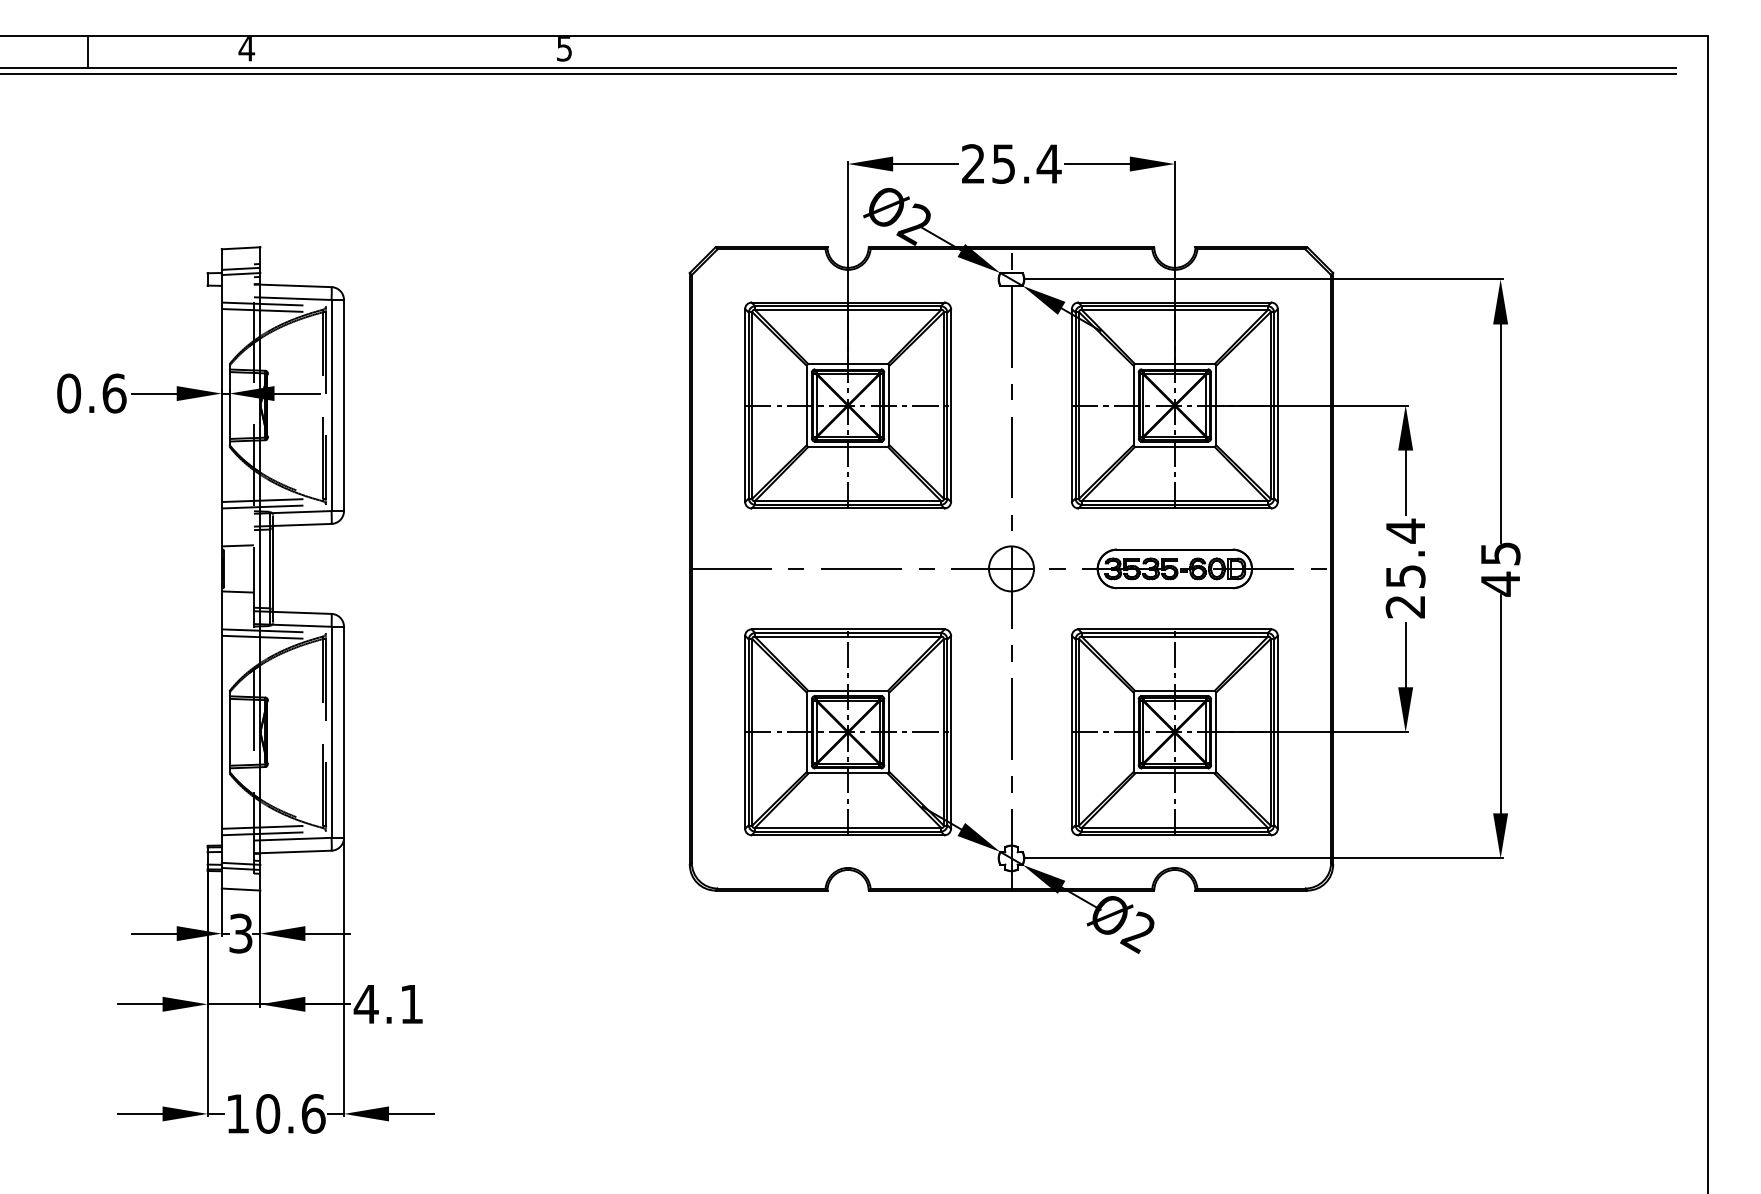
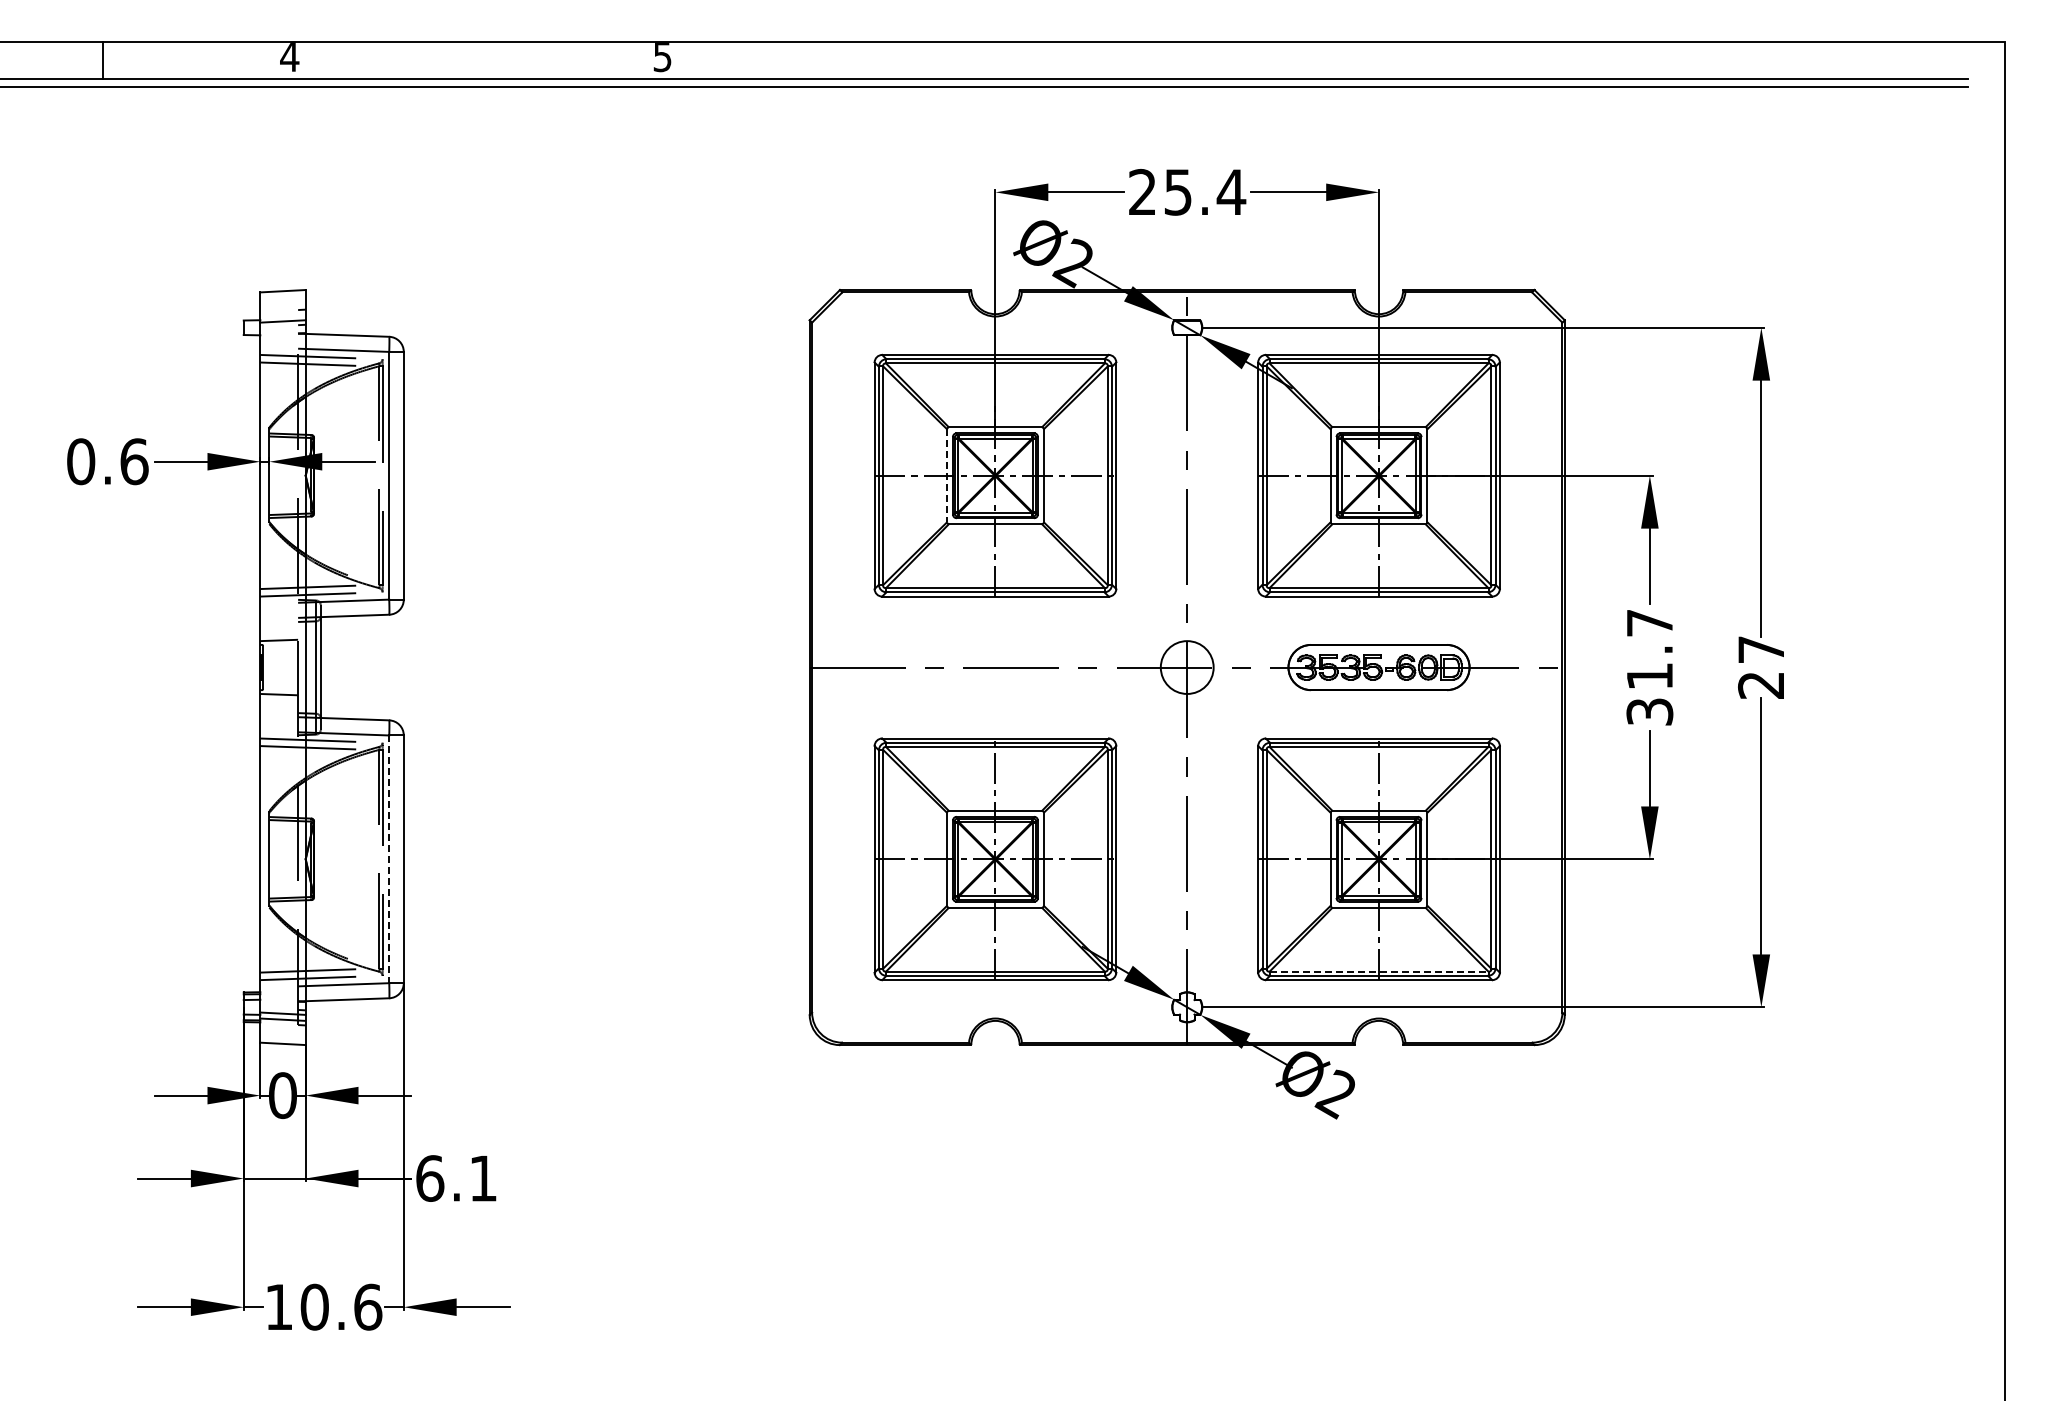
line: (240, 268) -> (282, 315), removed
line: (807, 406) -> (947, 476), solid -> dashed
text: (1405, 568) -> (1649, 666), 25.4 -> 31.7
text: (1500, 569) -> (1761, 668), 45 -> 27
line: (331, 732) -> (389, 859), solid -> dashed
line: (1175, 827) -> (1379, 971), solid -> dashed
text: (240, 933) -> (282, 1095), 3 -> 0
text: (365, 1004) -> (429, 1178), 4.1 -> 6.1

